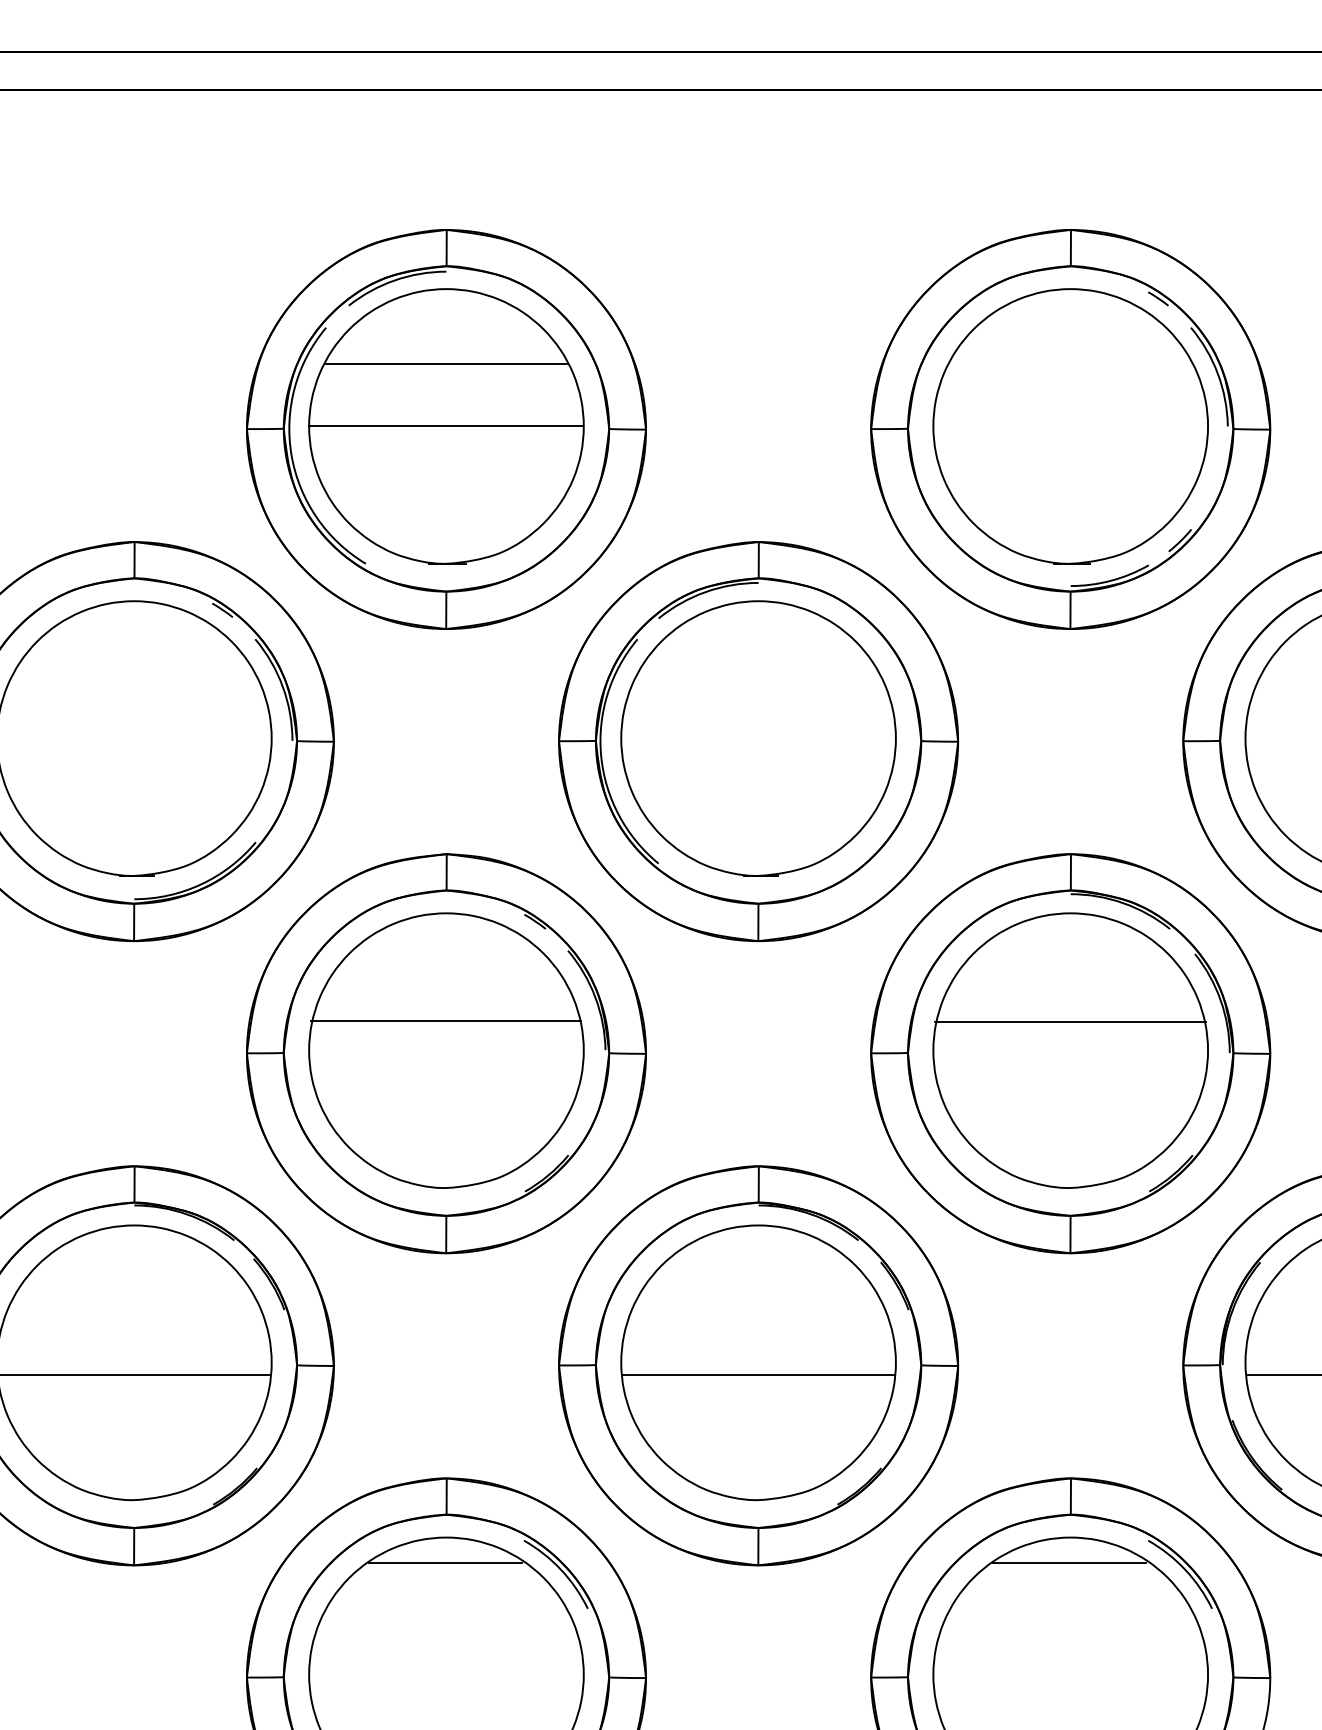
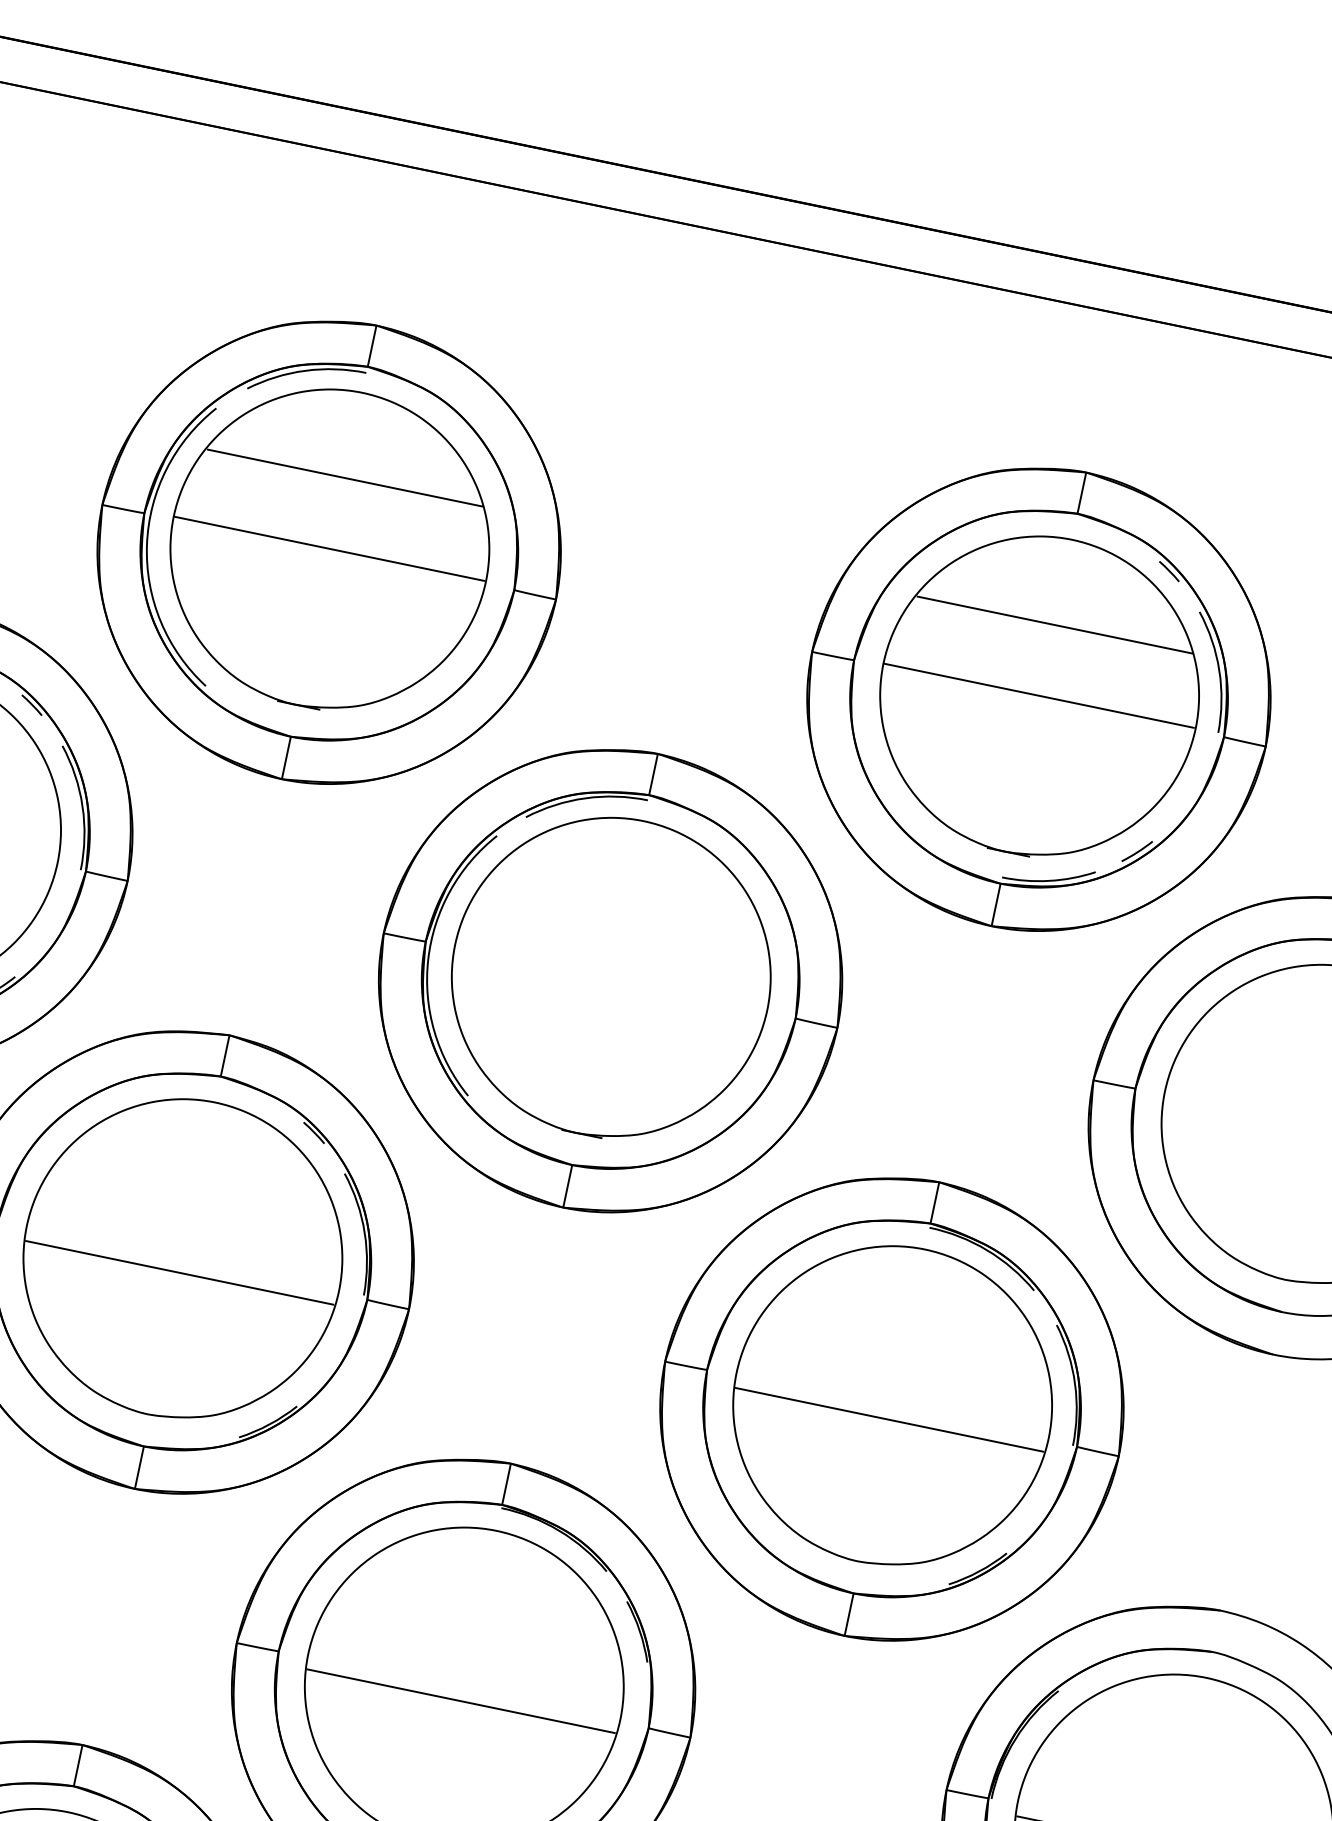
line: (1071, 364) -> (1055, 625), added
line: (1069, 426) -> (1038, 695), added
line: (446, 1021) -> (179, 1273), moved
line: (1070, 1022) -> (889, 1420), moved

